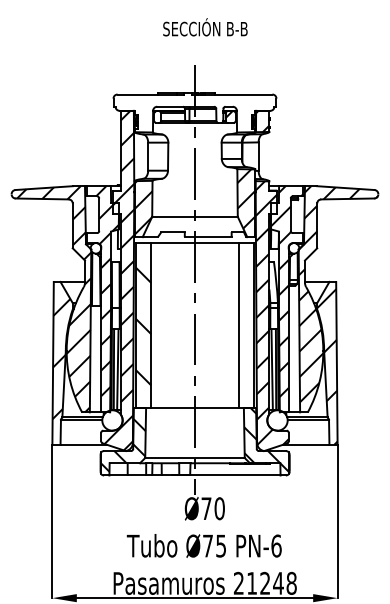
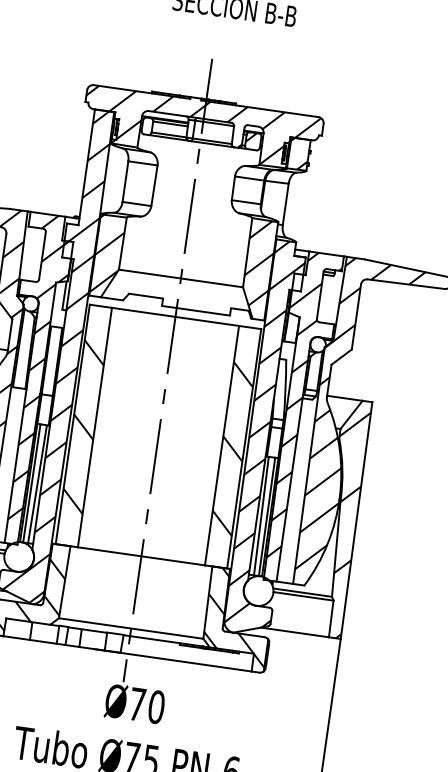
hatch: (193, 113) -> (200, 128), added
hatch: (246, 326) -> (233, 448), added

